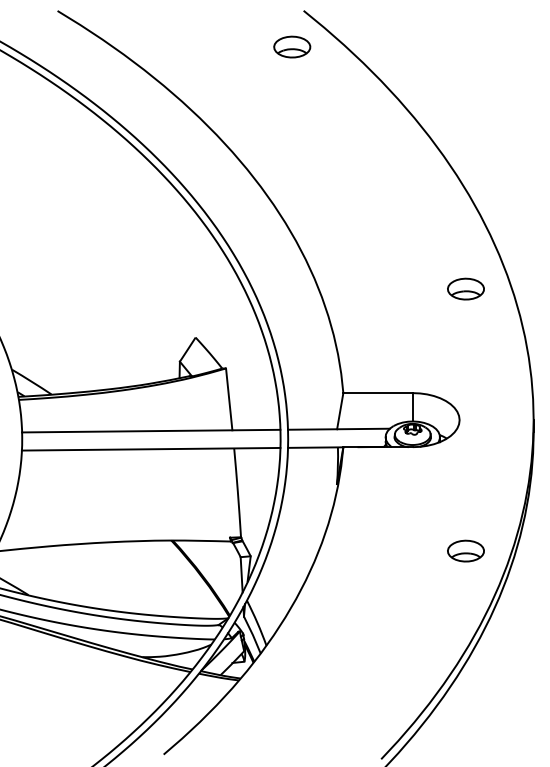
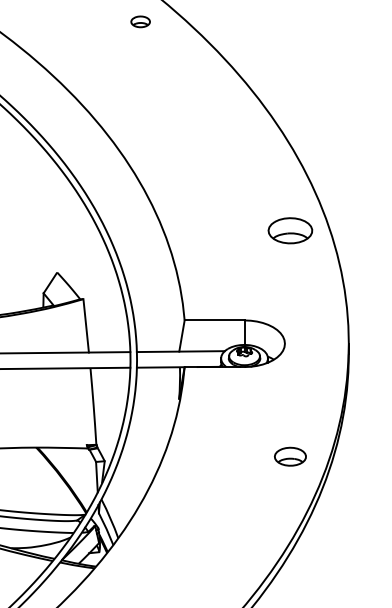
part: (292, 46) -> (140, 21), size x0.6
part: (465, 288) -> (290, 230), size x1.4

